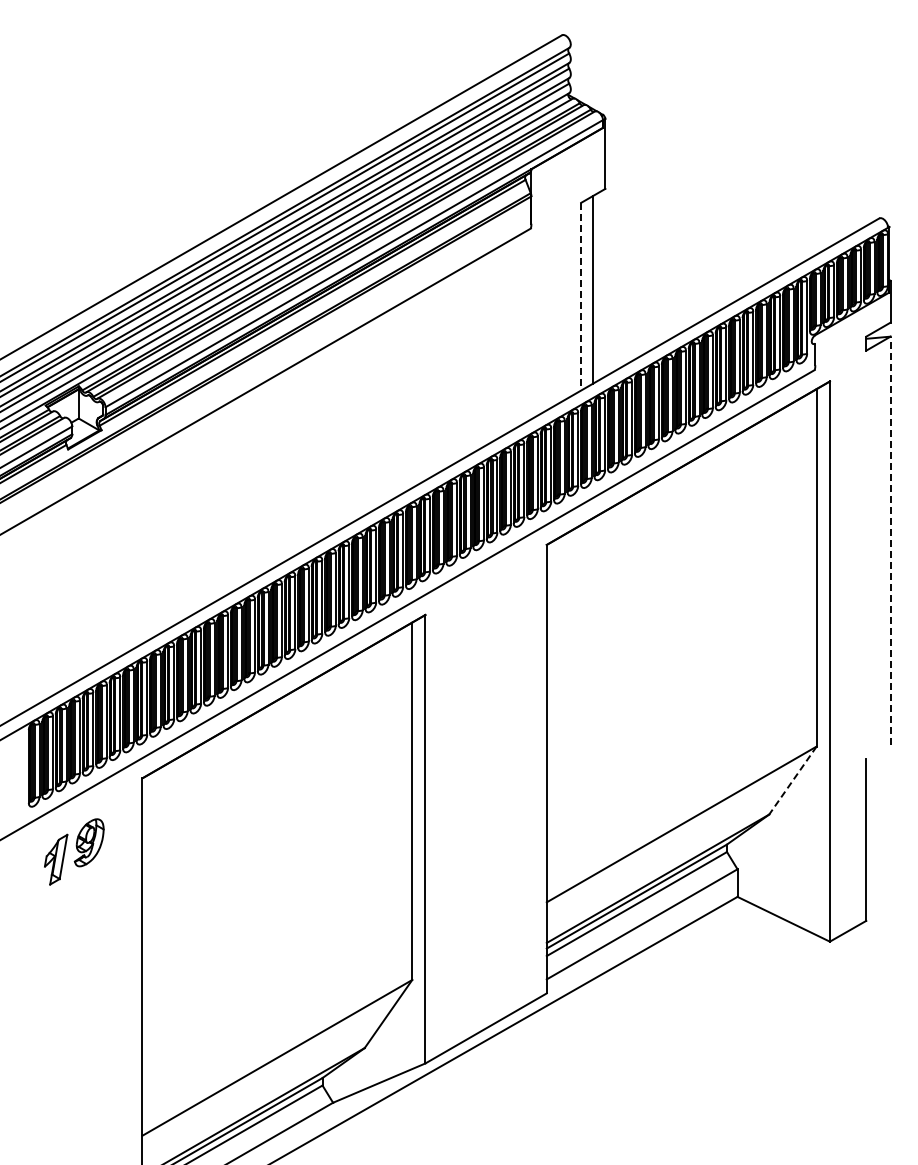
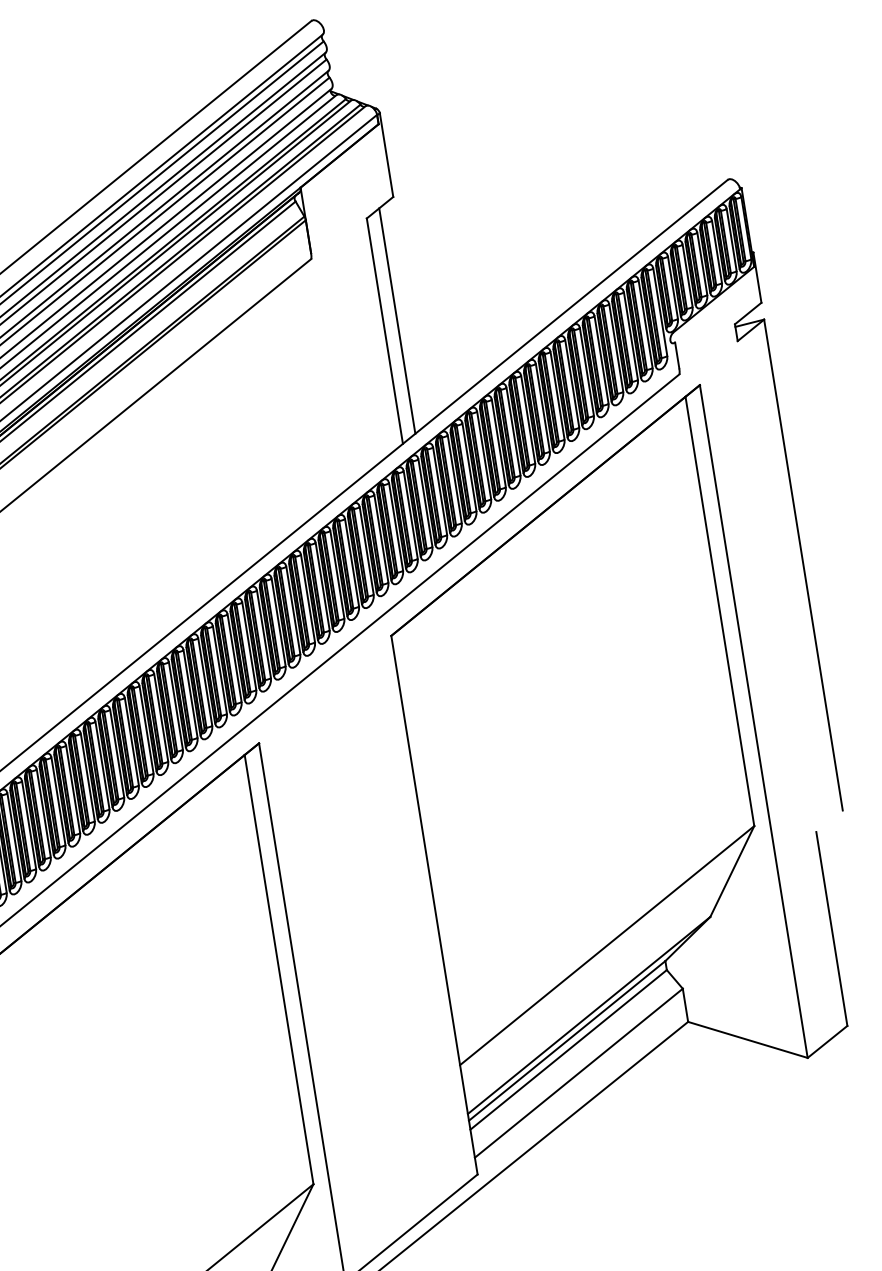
line: (581, 296) -> (385, 330), dashed -> solid
line: (890, 540) -> (803, 564), dashed -> solid
line: (792, 780) -> (731, 871), dashed -> solid

